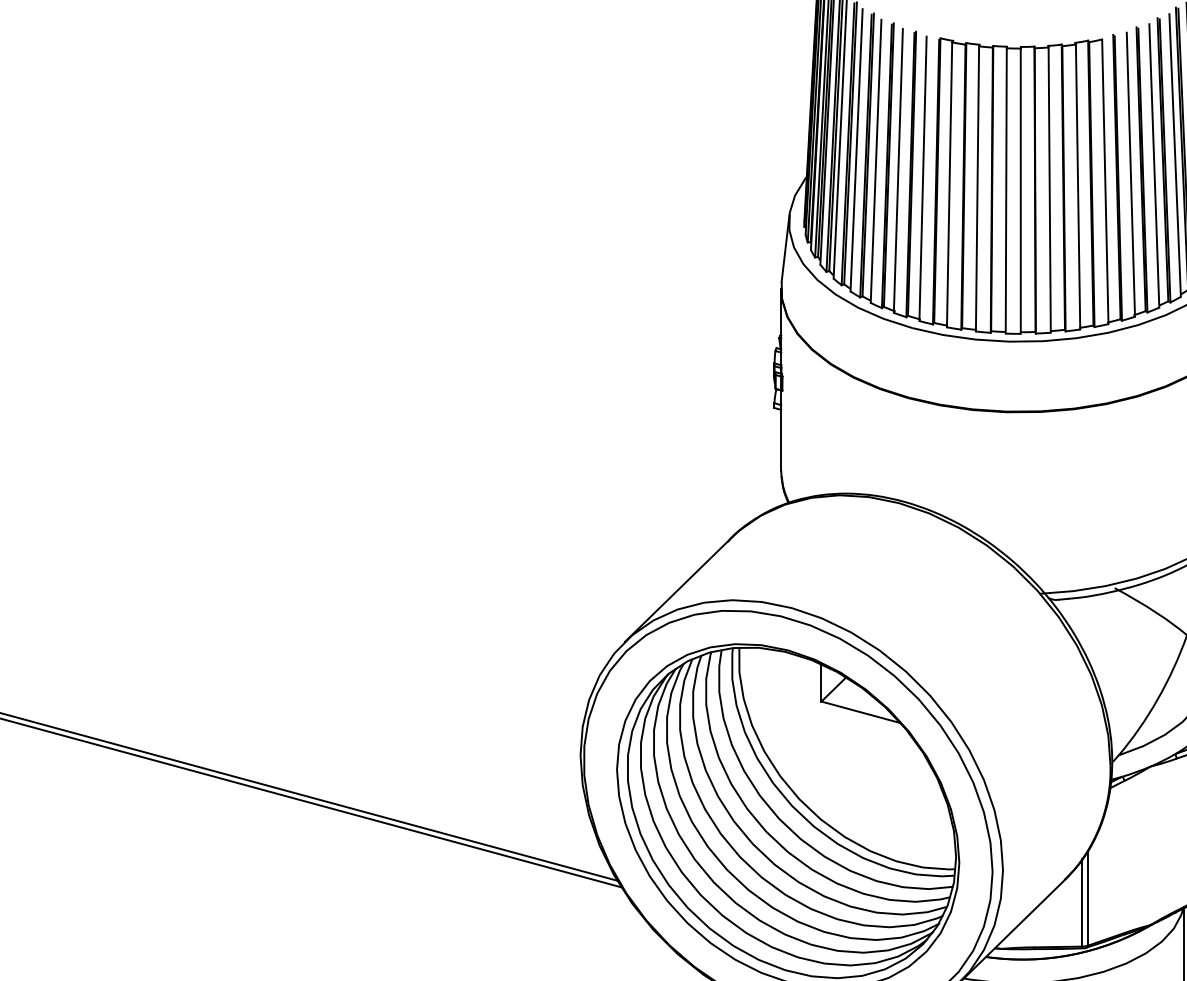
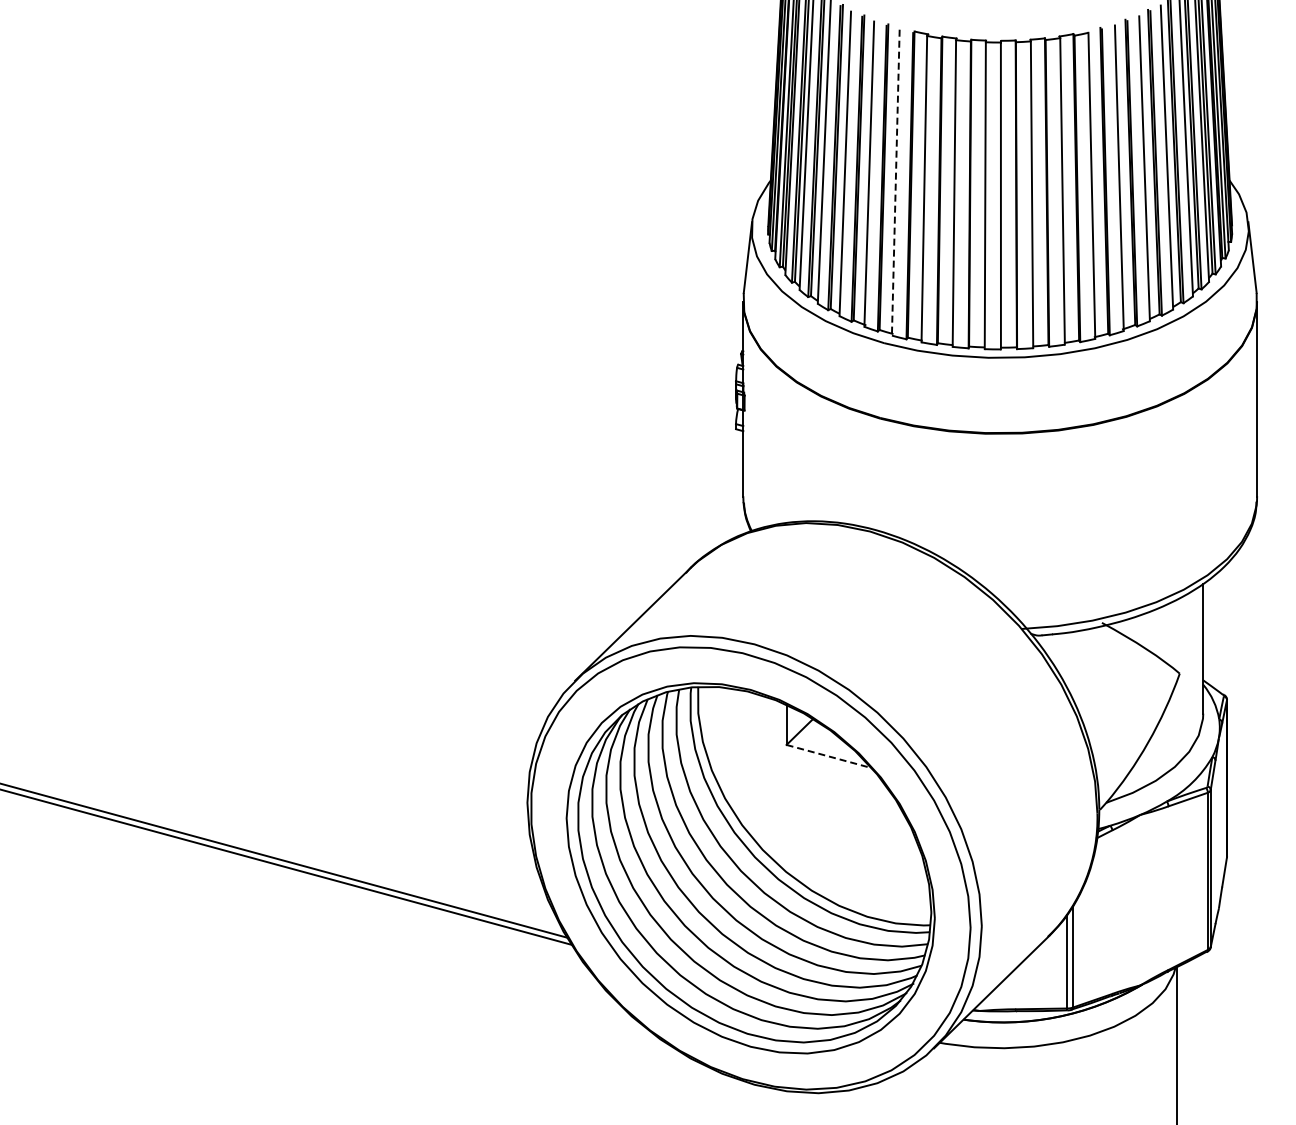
line: (922, 178) -> (895, 182), solid -> dashed
line: (861, 712) -> (829, 756), solid -> dashed

